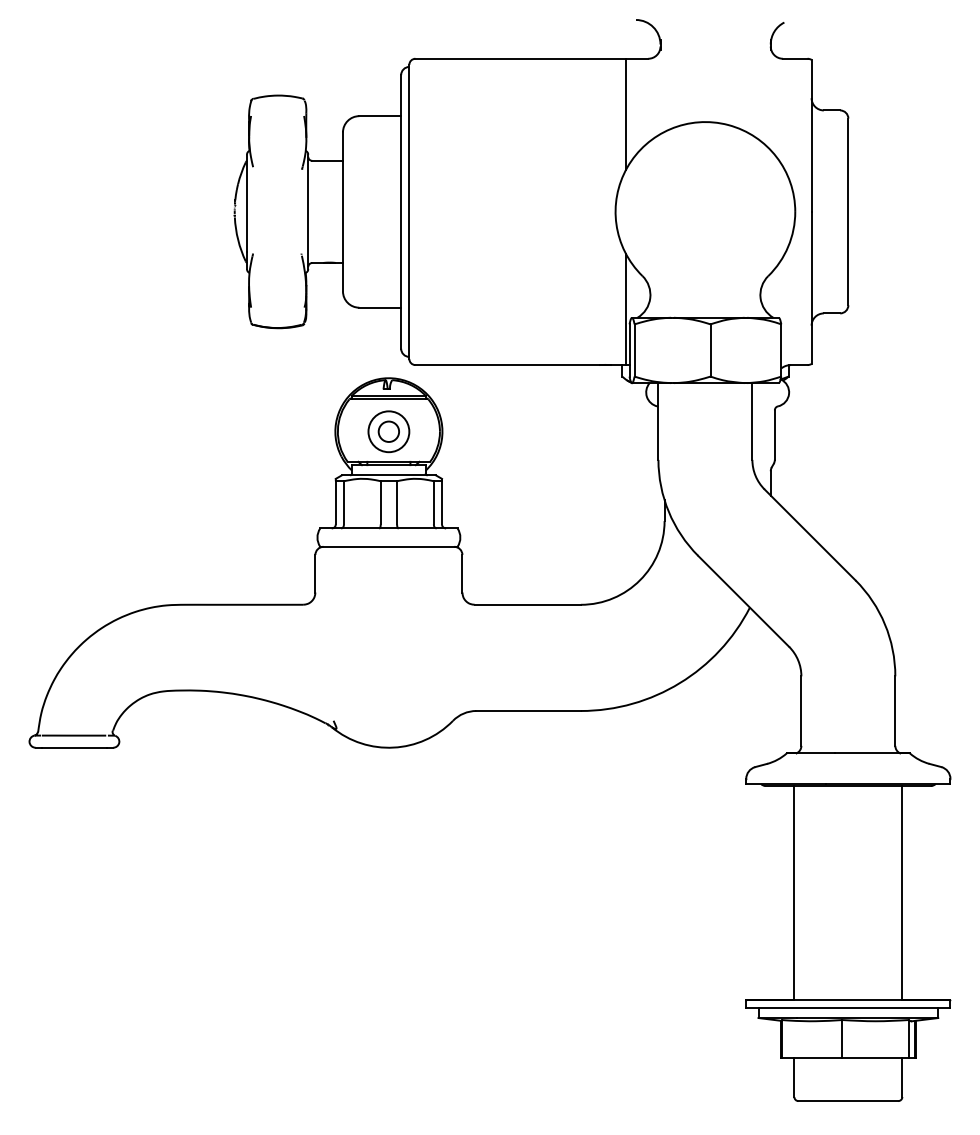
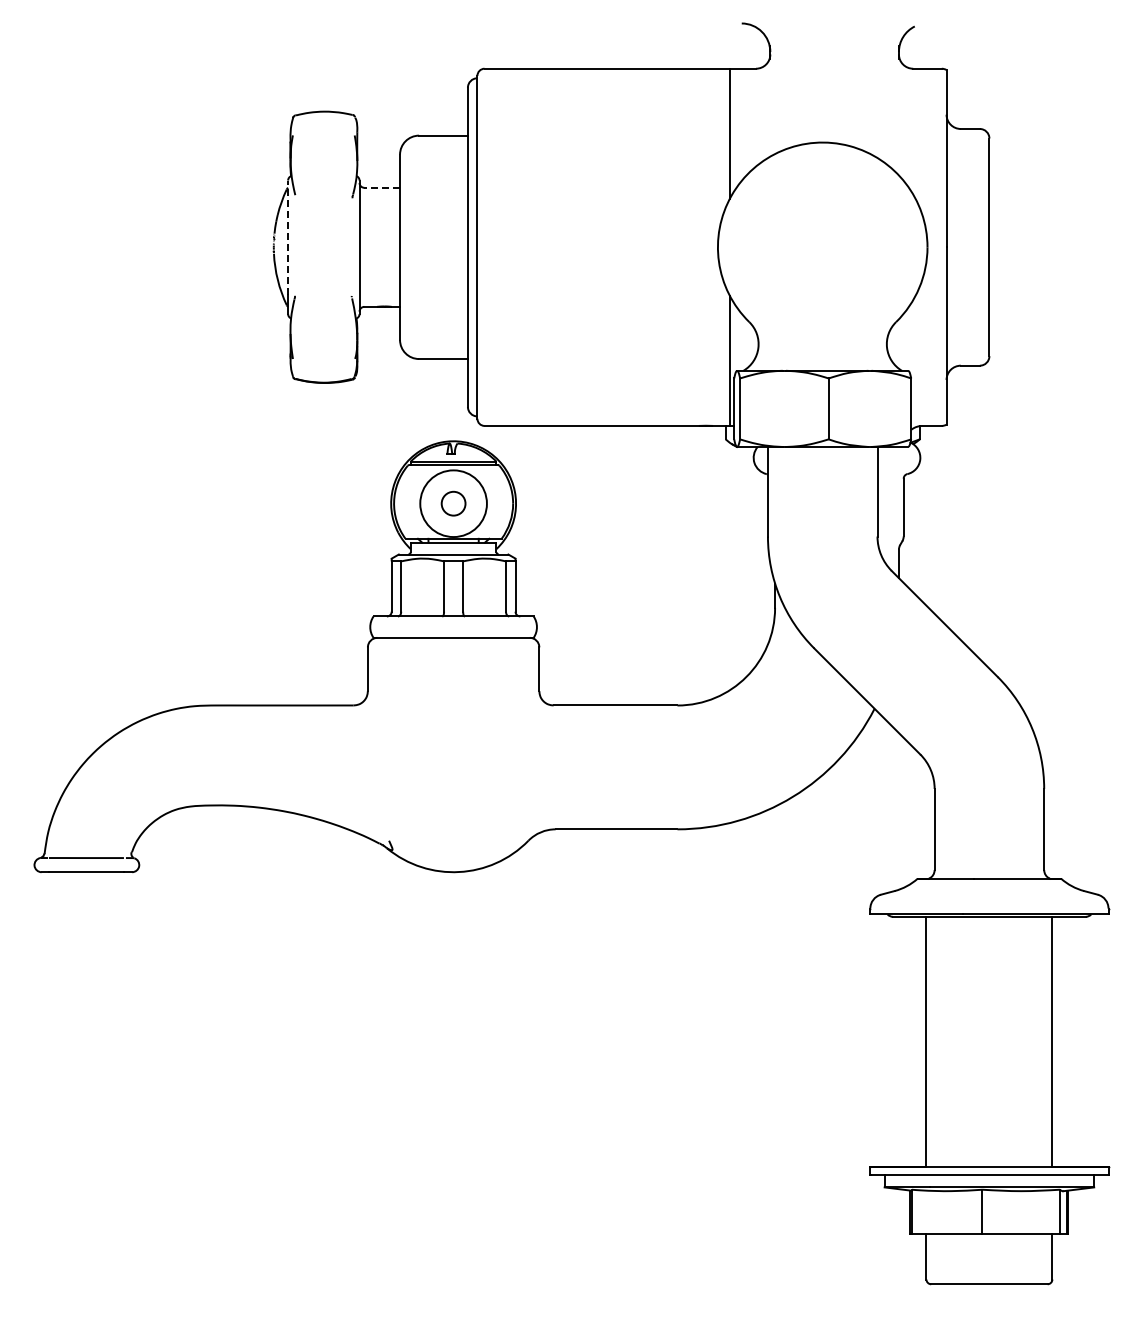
line: (327, 160) -> (382, 187), solid -> dashed
line: (247, 203) -> (288, 237), solid -> dashed
circle: (388, 431) -> (453, 503), size x1.4

